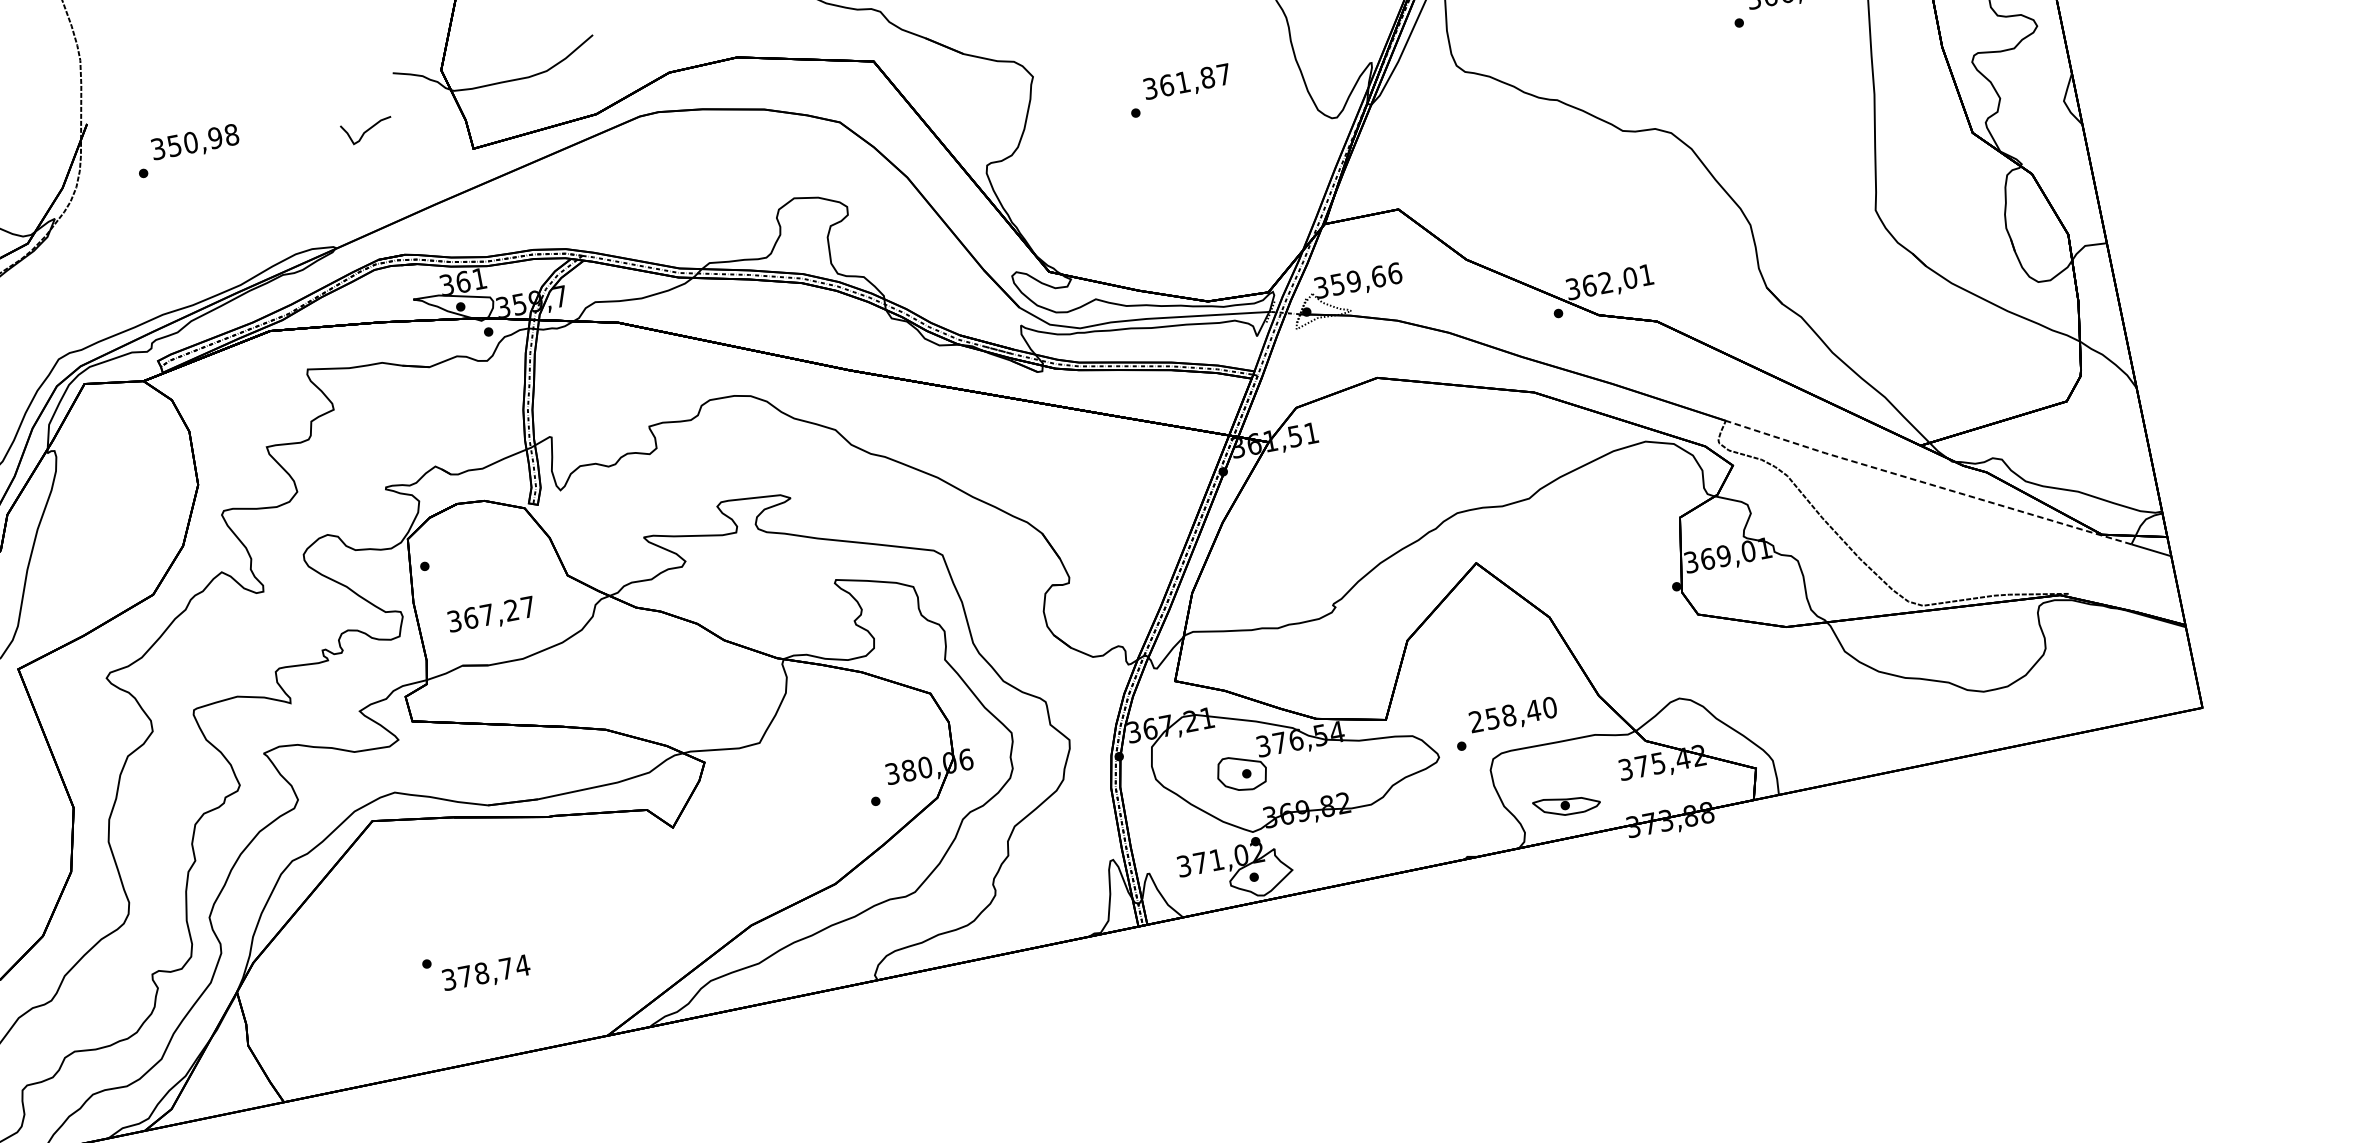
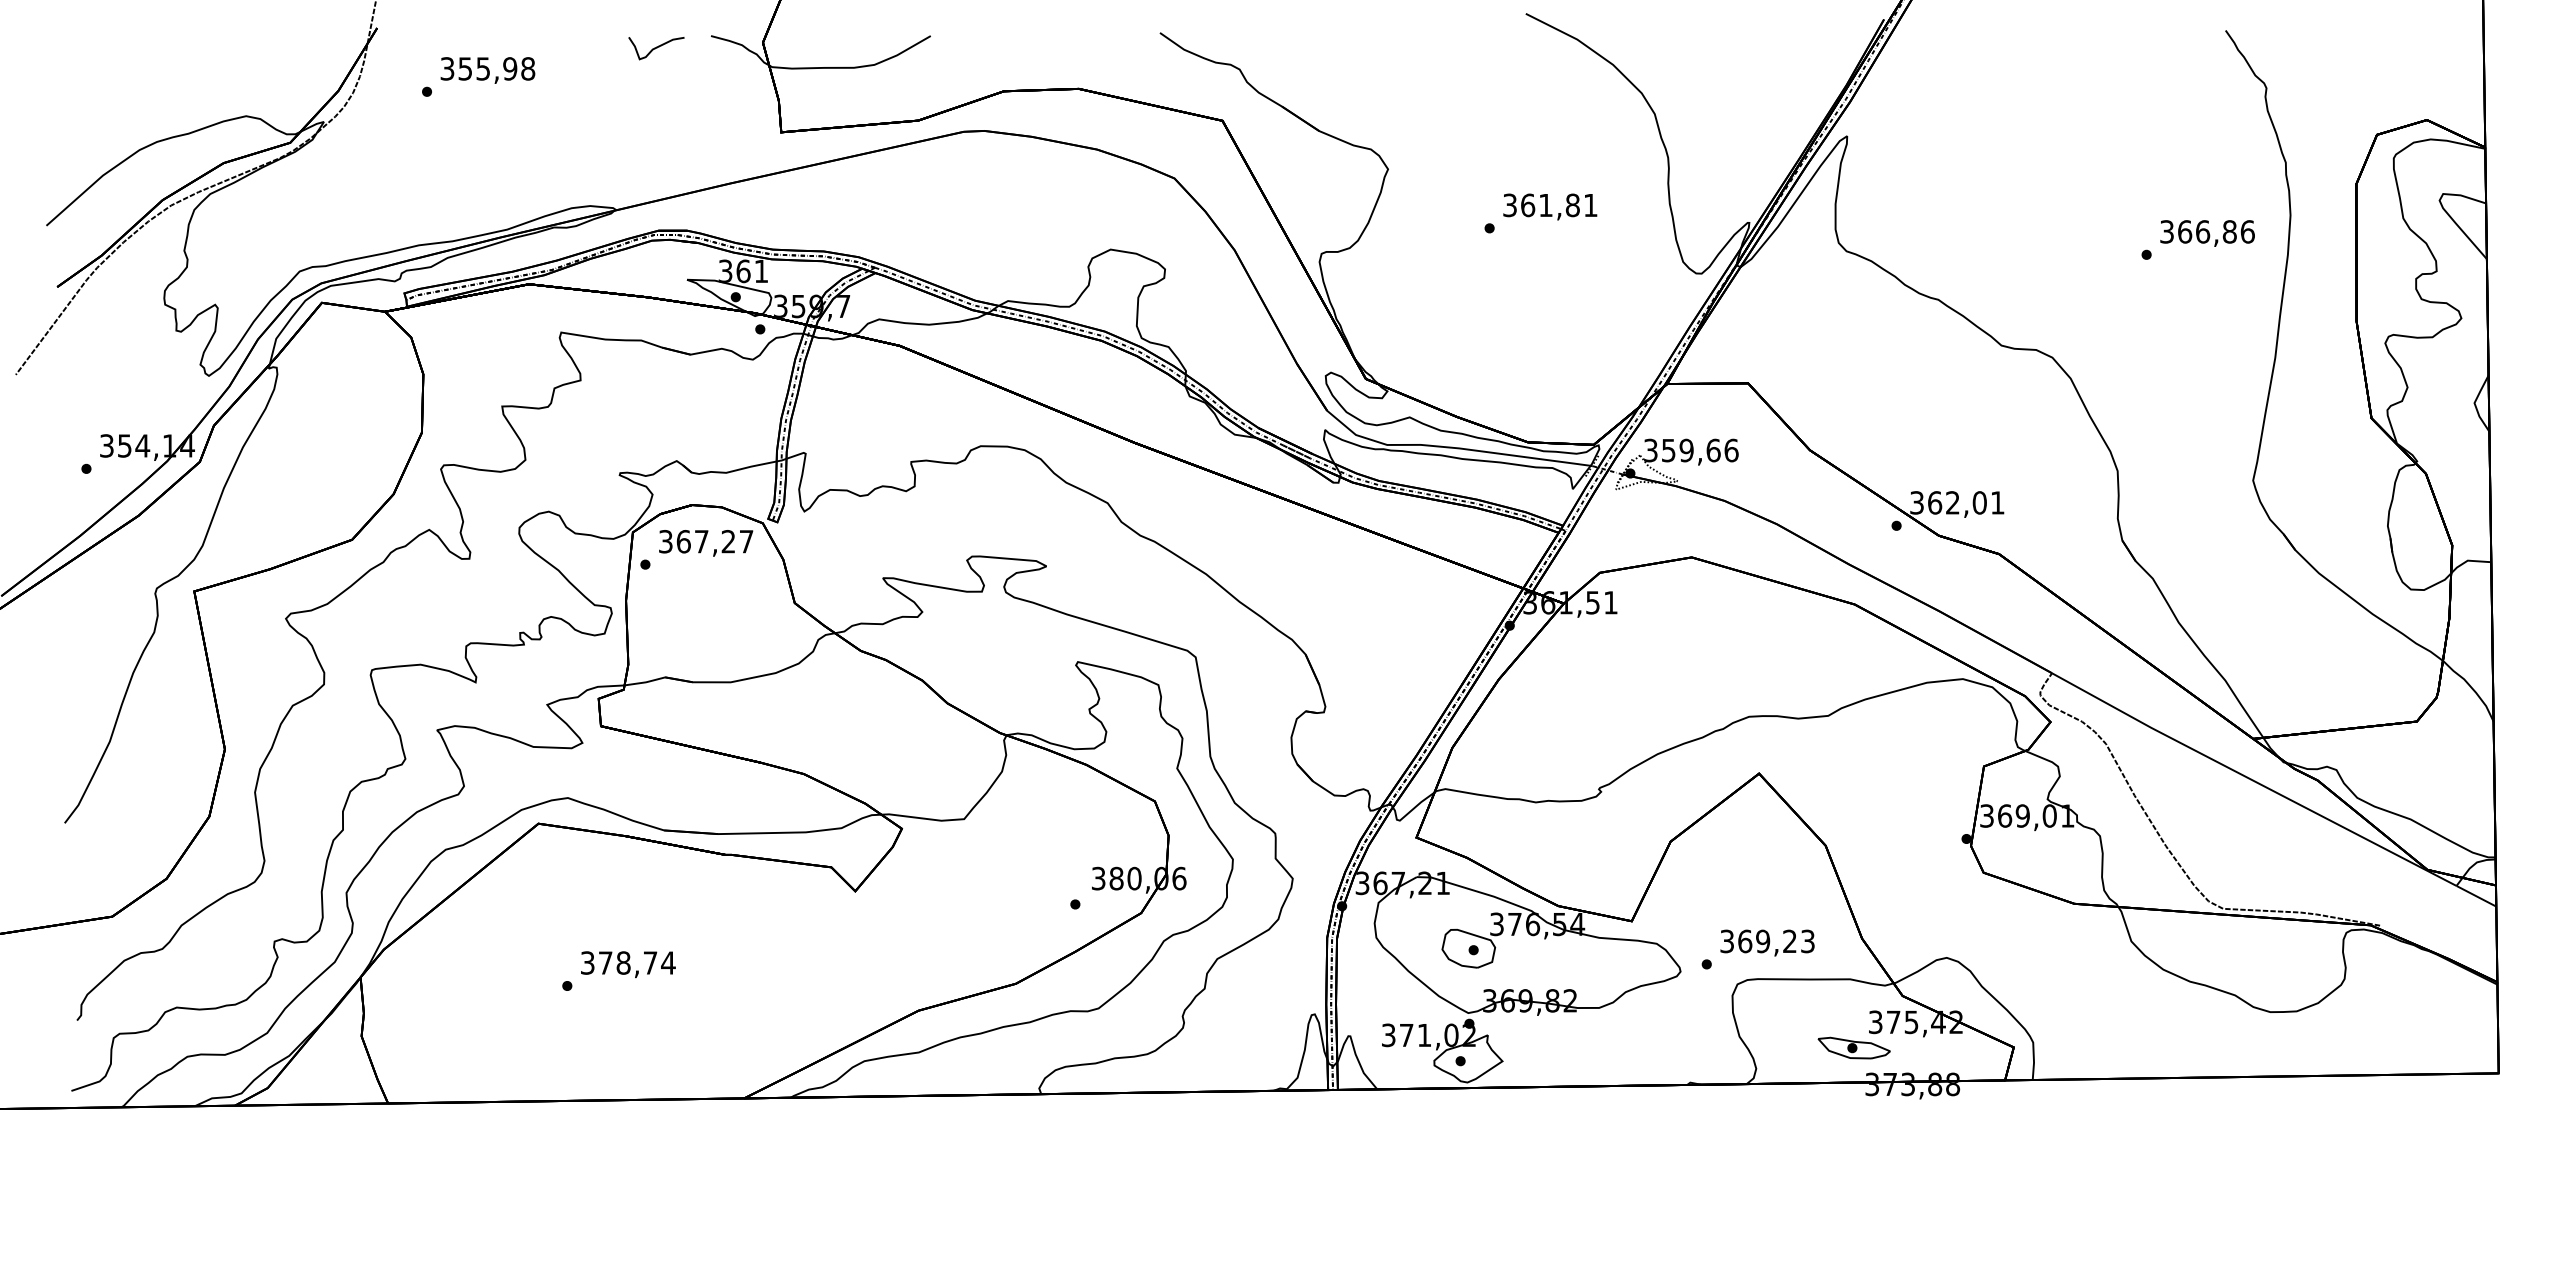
text: (1223, 74) -> (1590, 205), 361,87 -> 361,81
curve: (367, 131) -> (656, 48), moved
text: (191, 142) -> (483, 68), 350,98 -> 355,98
line: (1927, 483) -> (2252, 780), dashed -> solid
text: (491, 615) -> (706, 543), moved
text: (1513, 714) -> (1767, 941), 258,40 -> 369,23
part: (1566, 804) -> (1853, 1047), moved
text: (486, 973) -> (628, 964), moved

